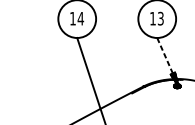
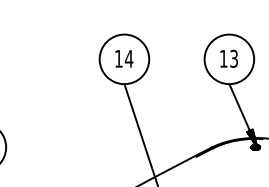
line: (164, 55) -> (239, 107), dashed -> solid

